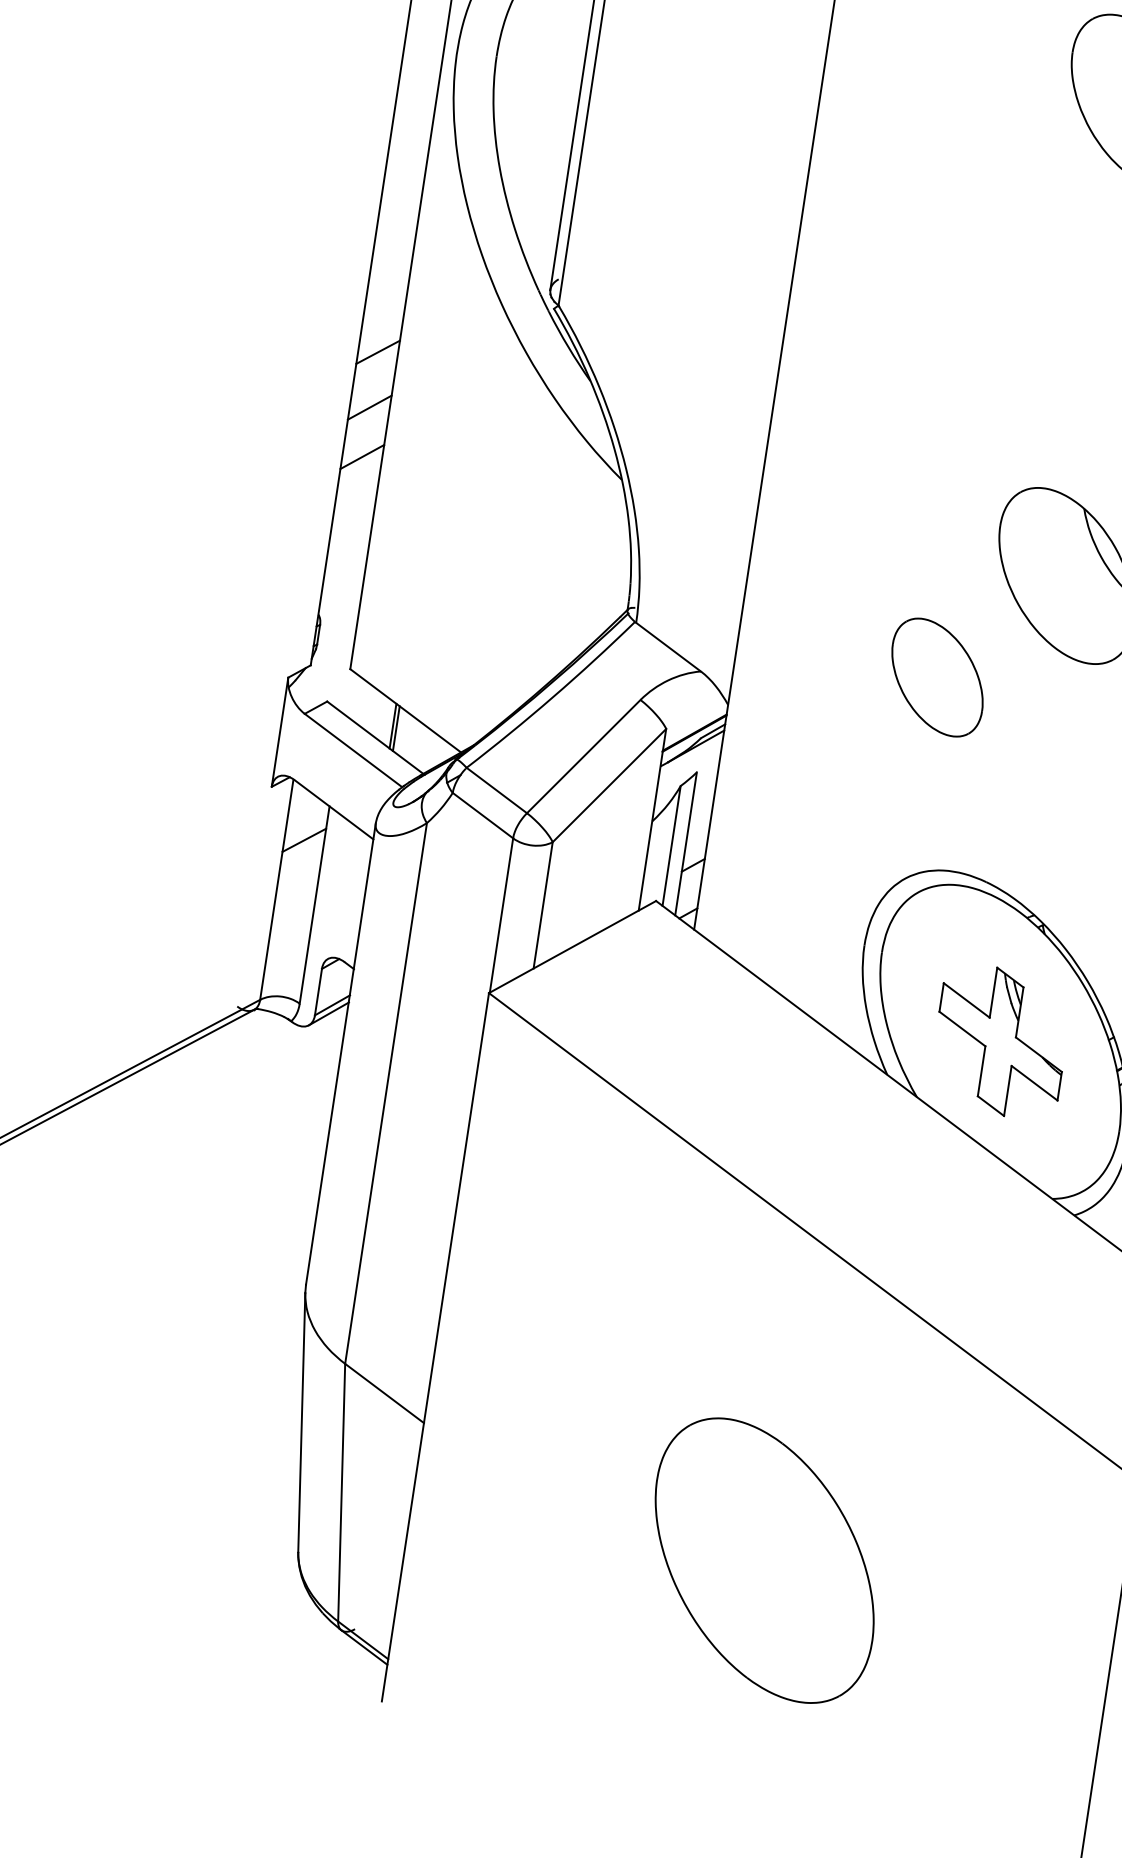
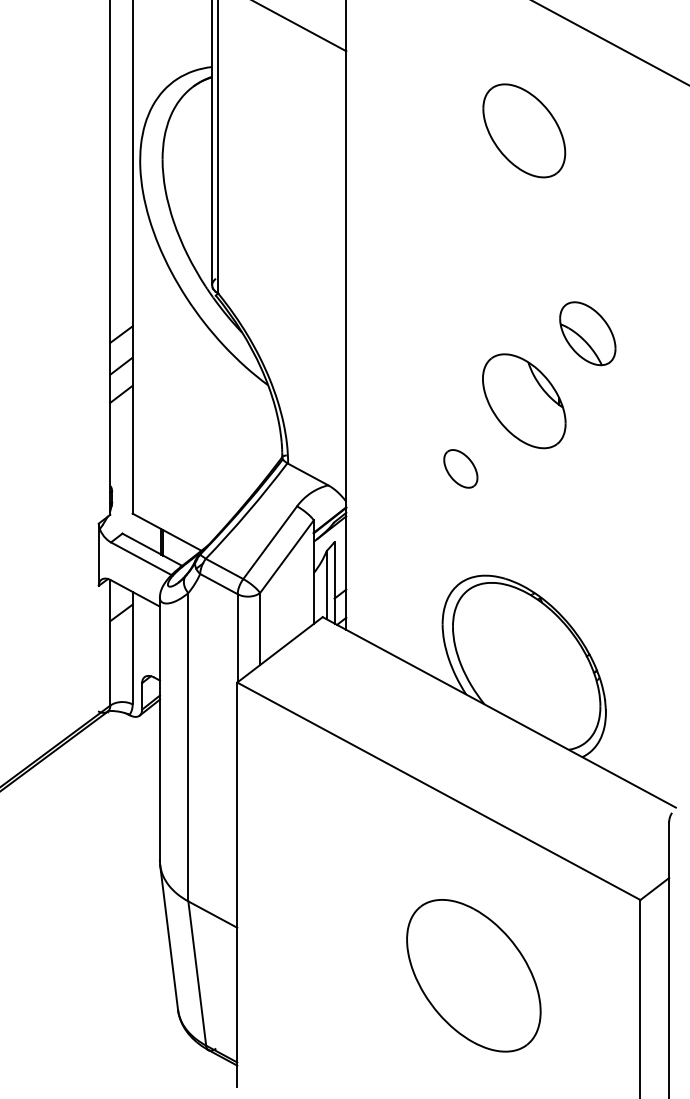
part: (937, 676) -> (460, 468), size x0.6
part: (1000, 1041) -> (526, 666), removed
part: (764, 1560) -> (473, 975), moved

